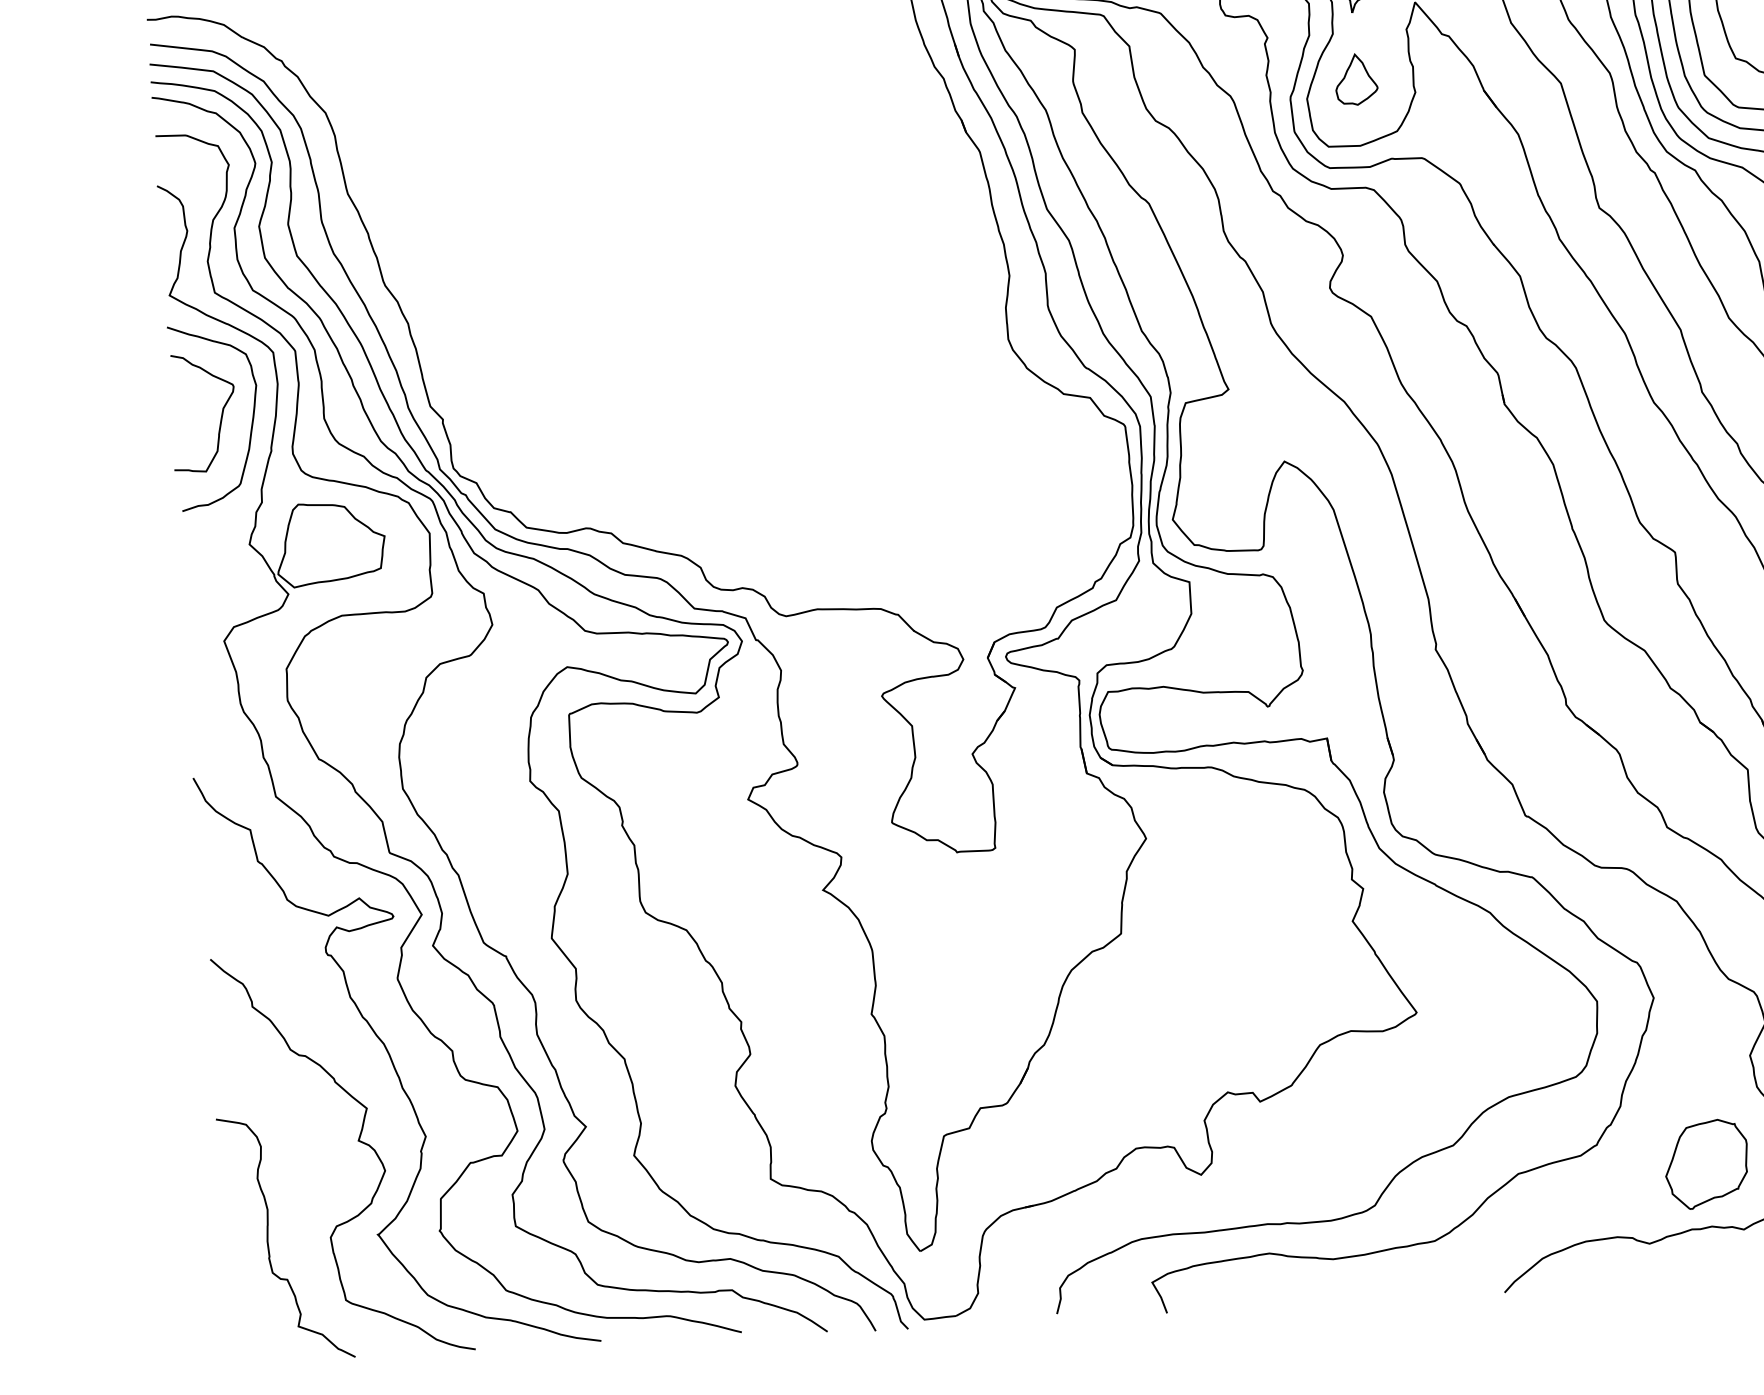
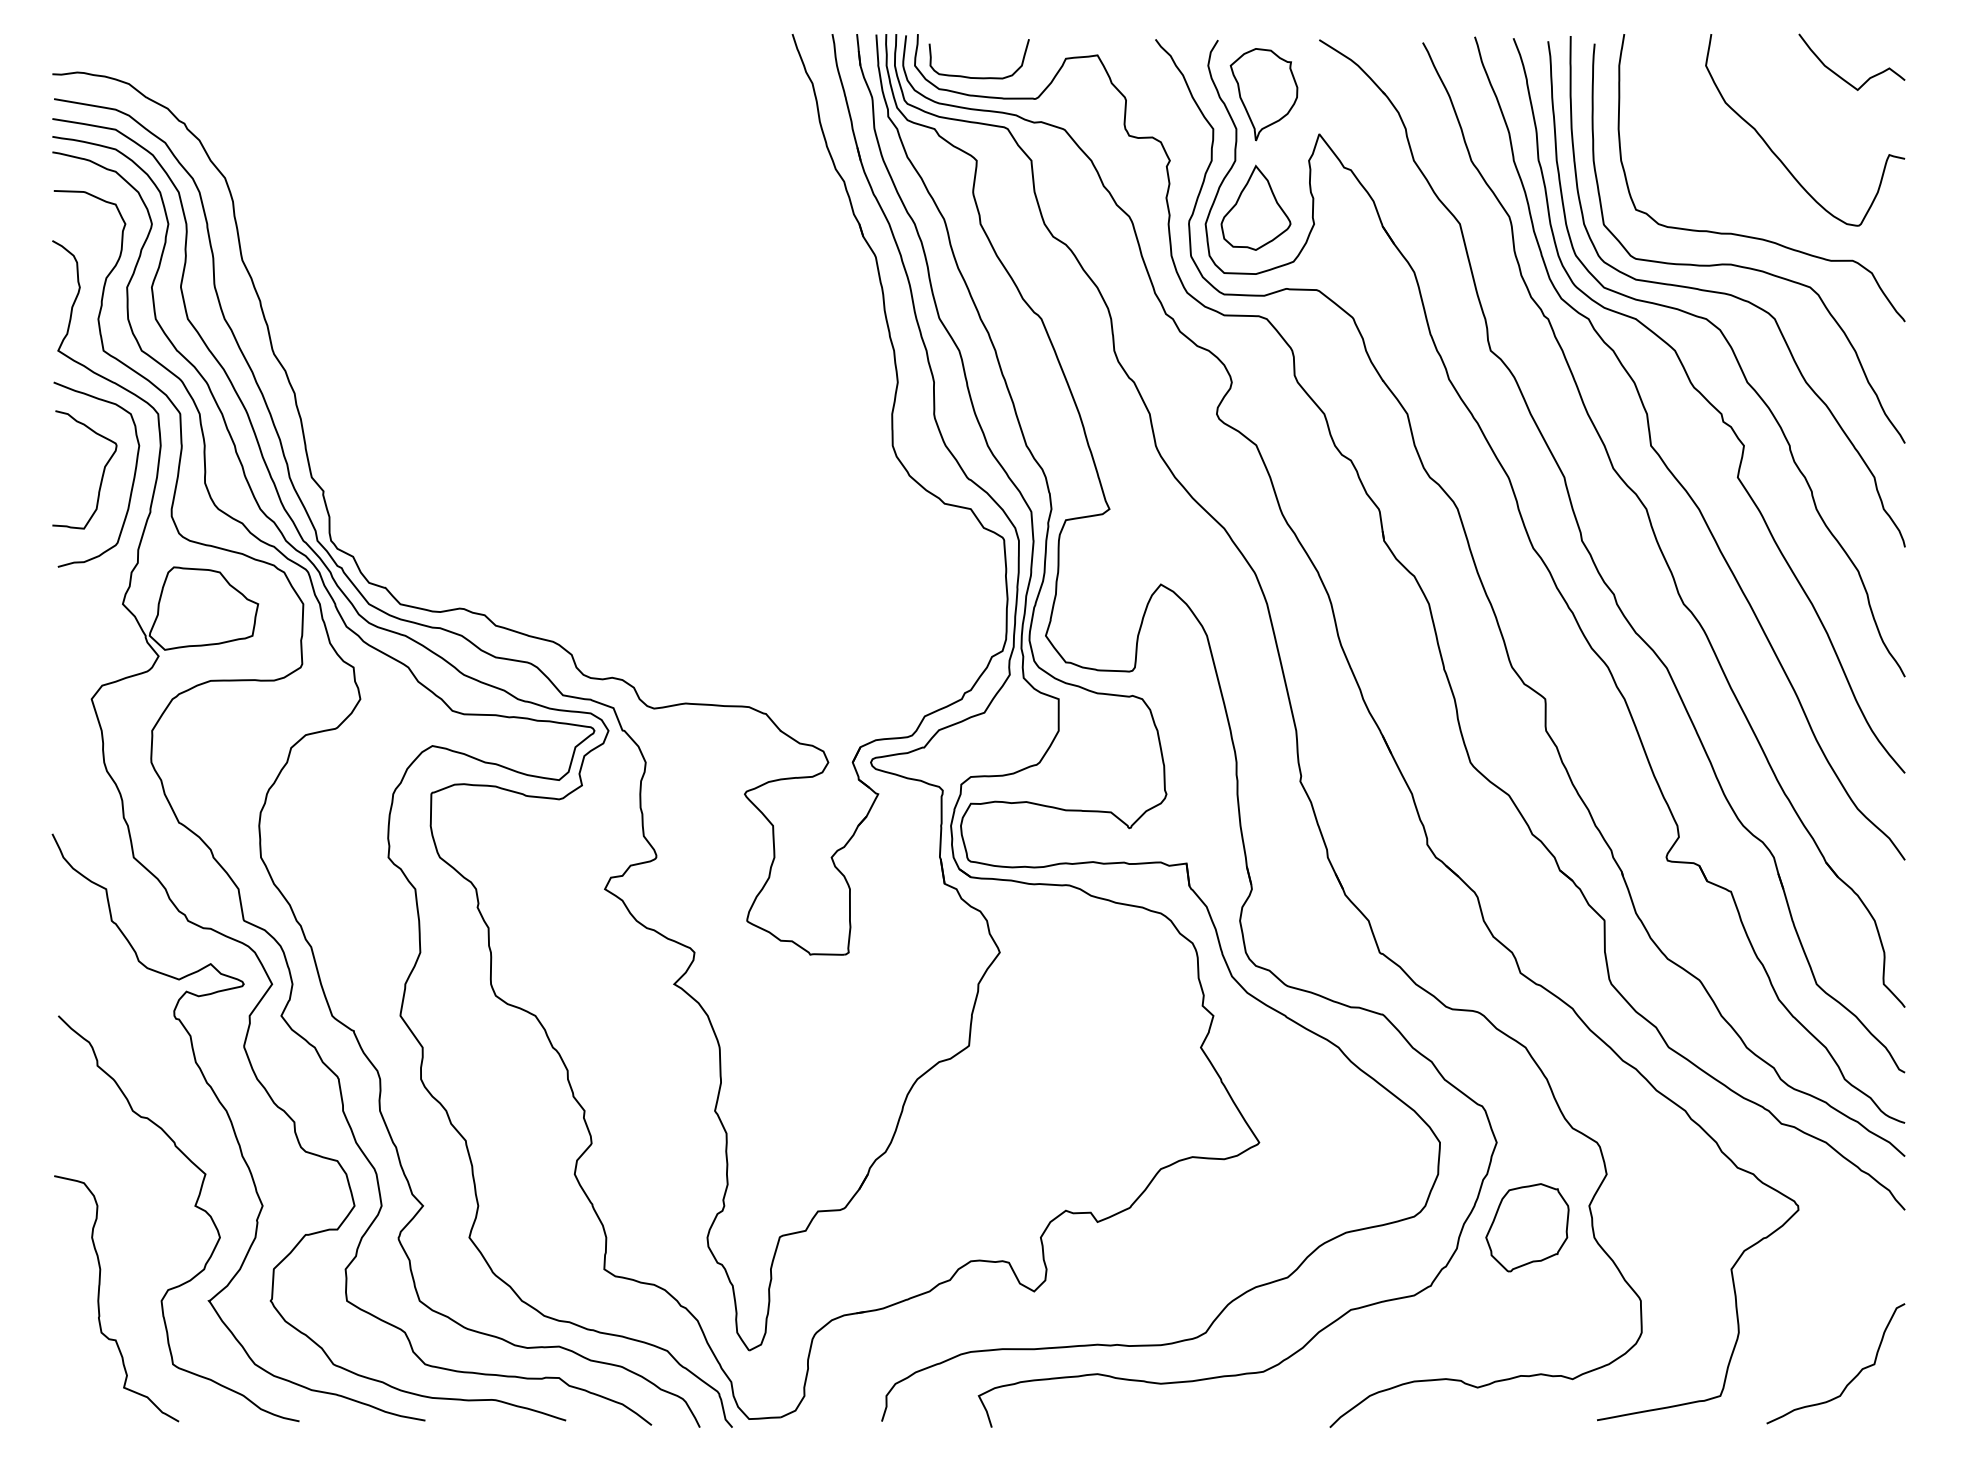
part: (1355, 79) -> (1255, 207), size x1.67
part: (1706, 1164) -> (1527, 1227), moved

